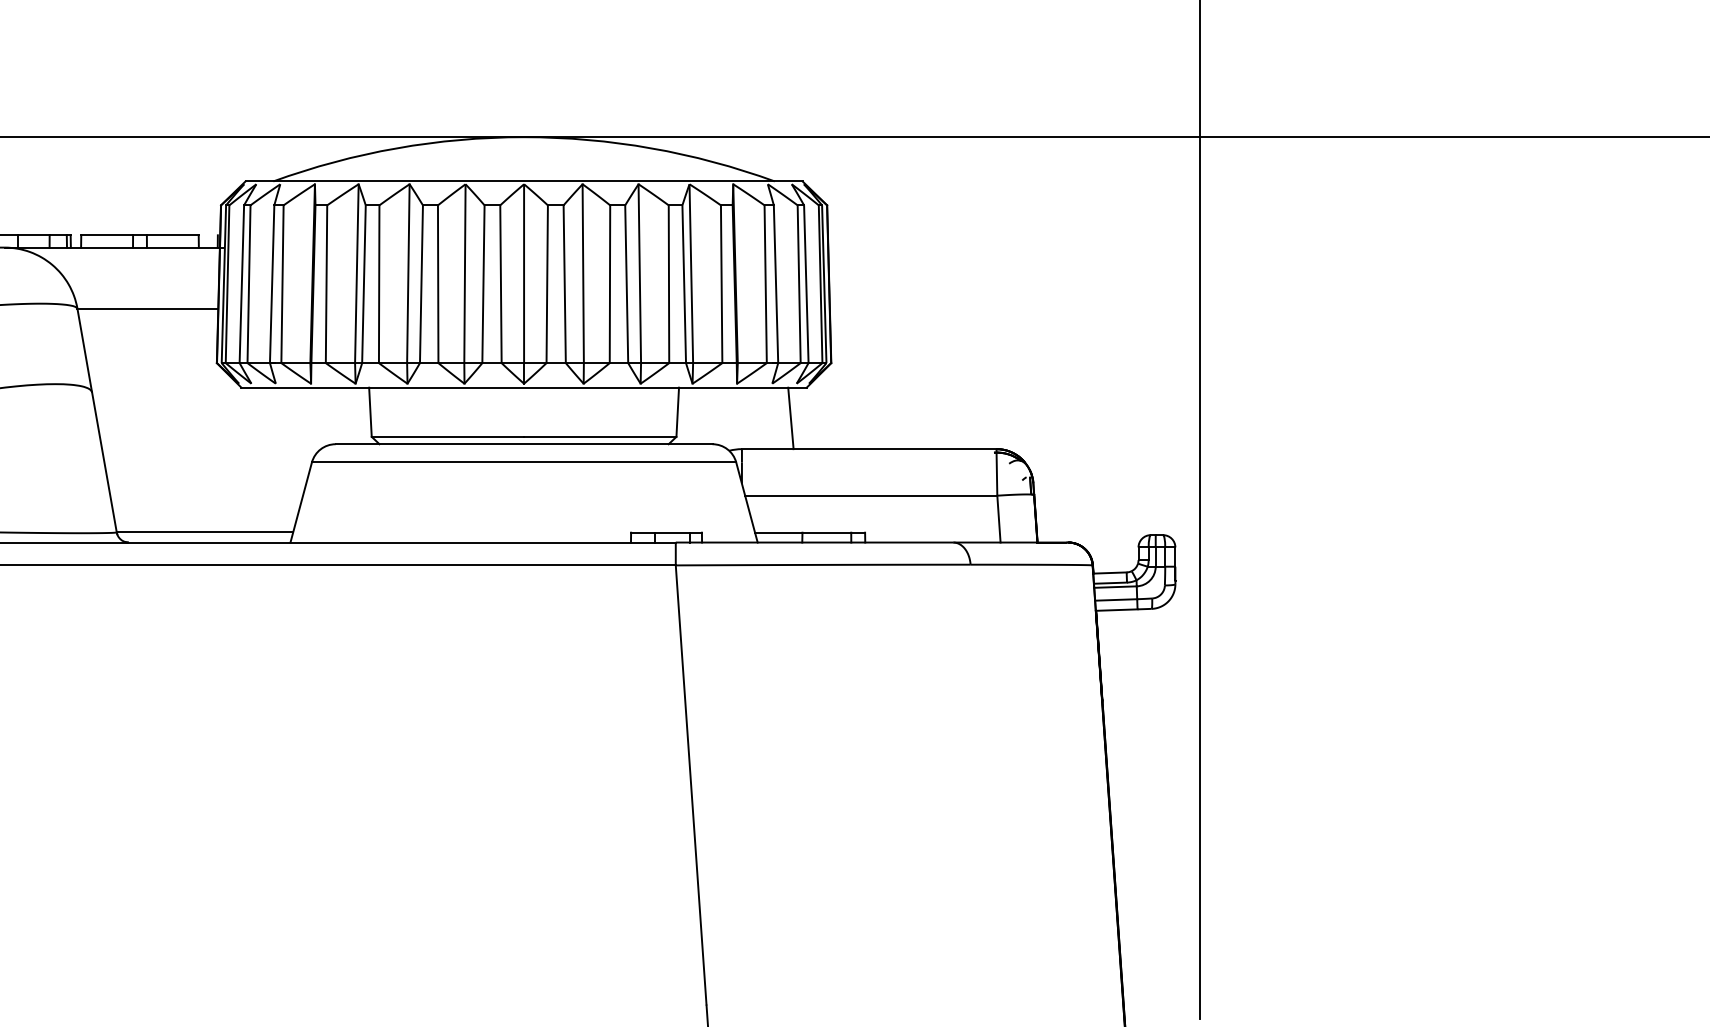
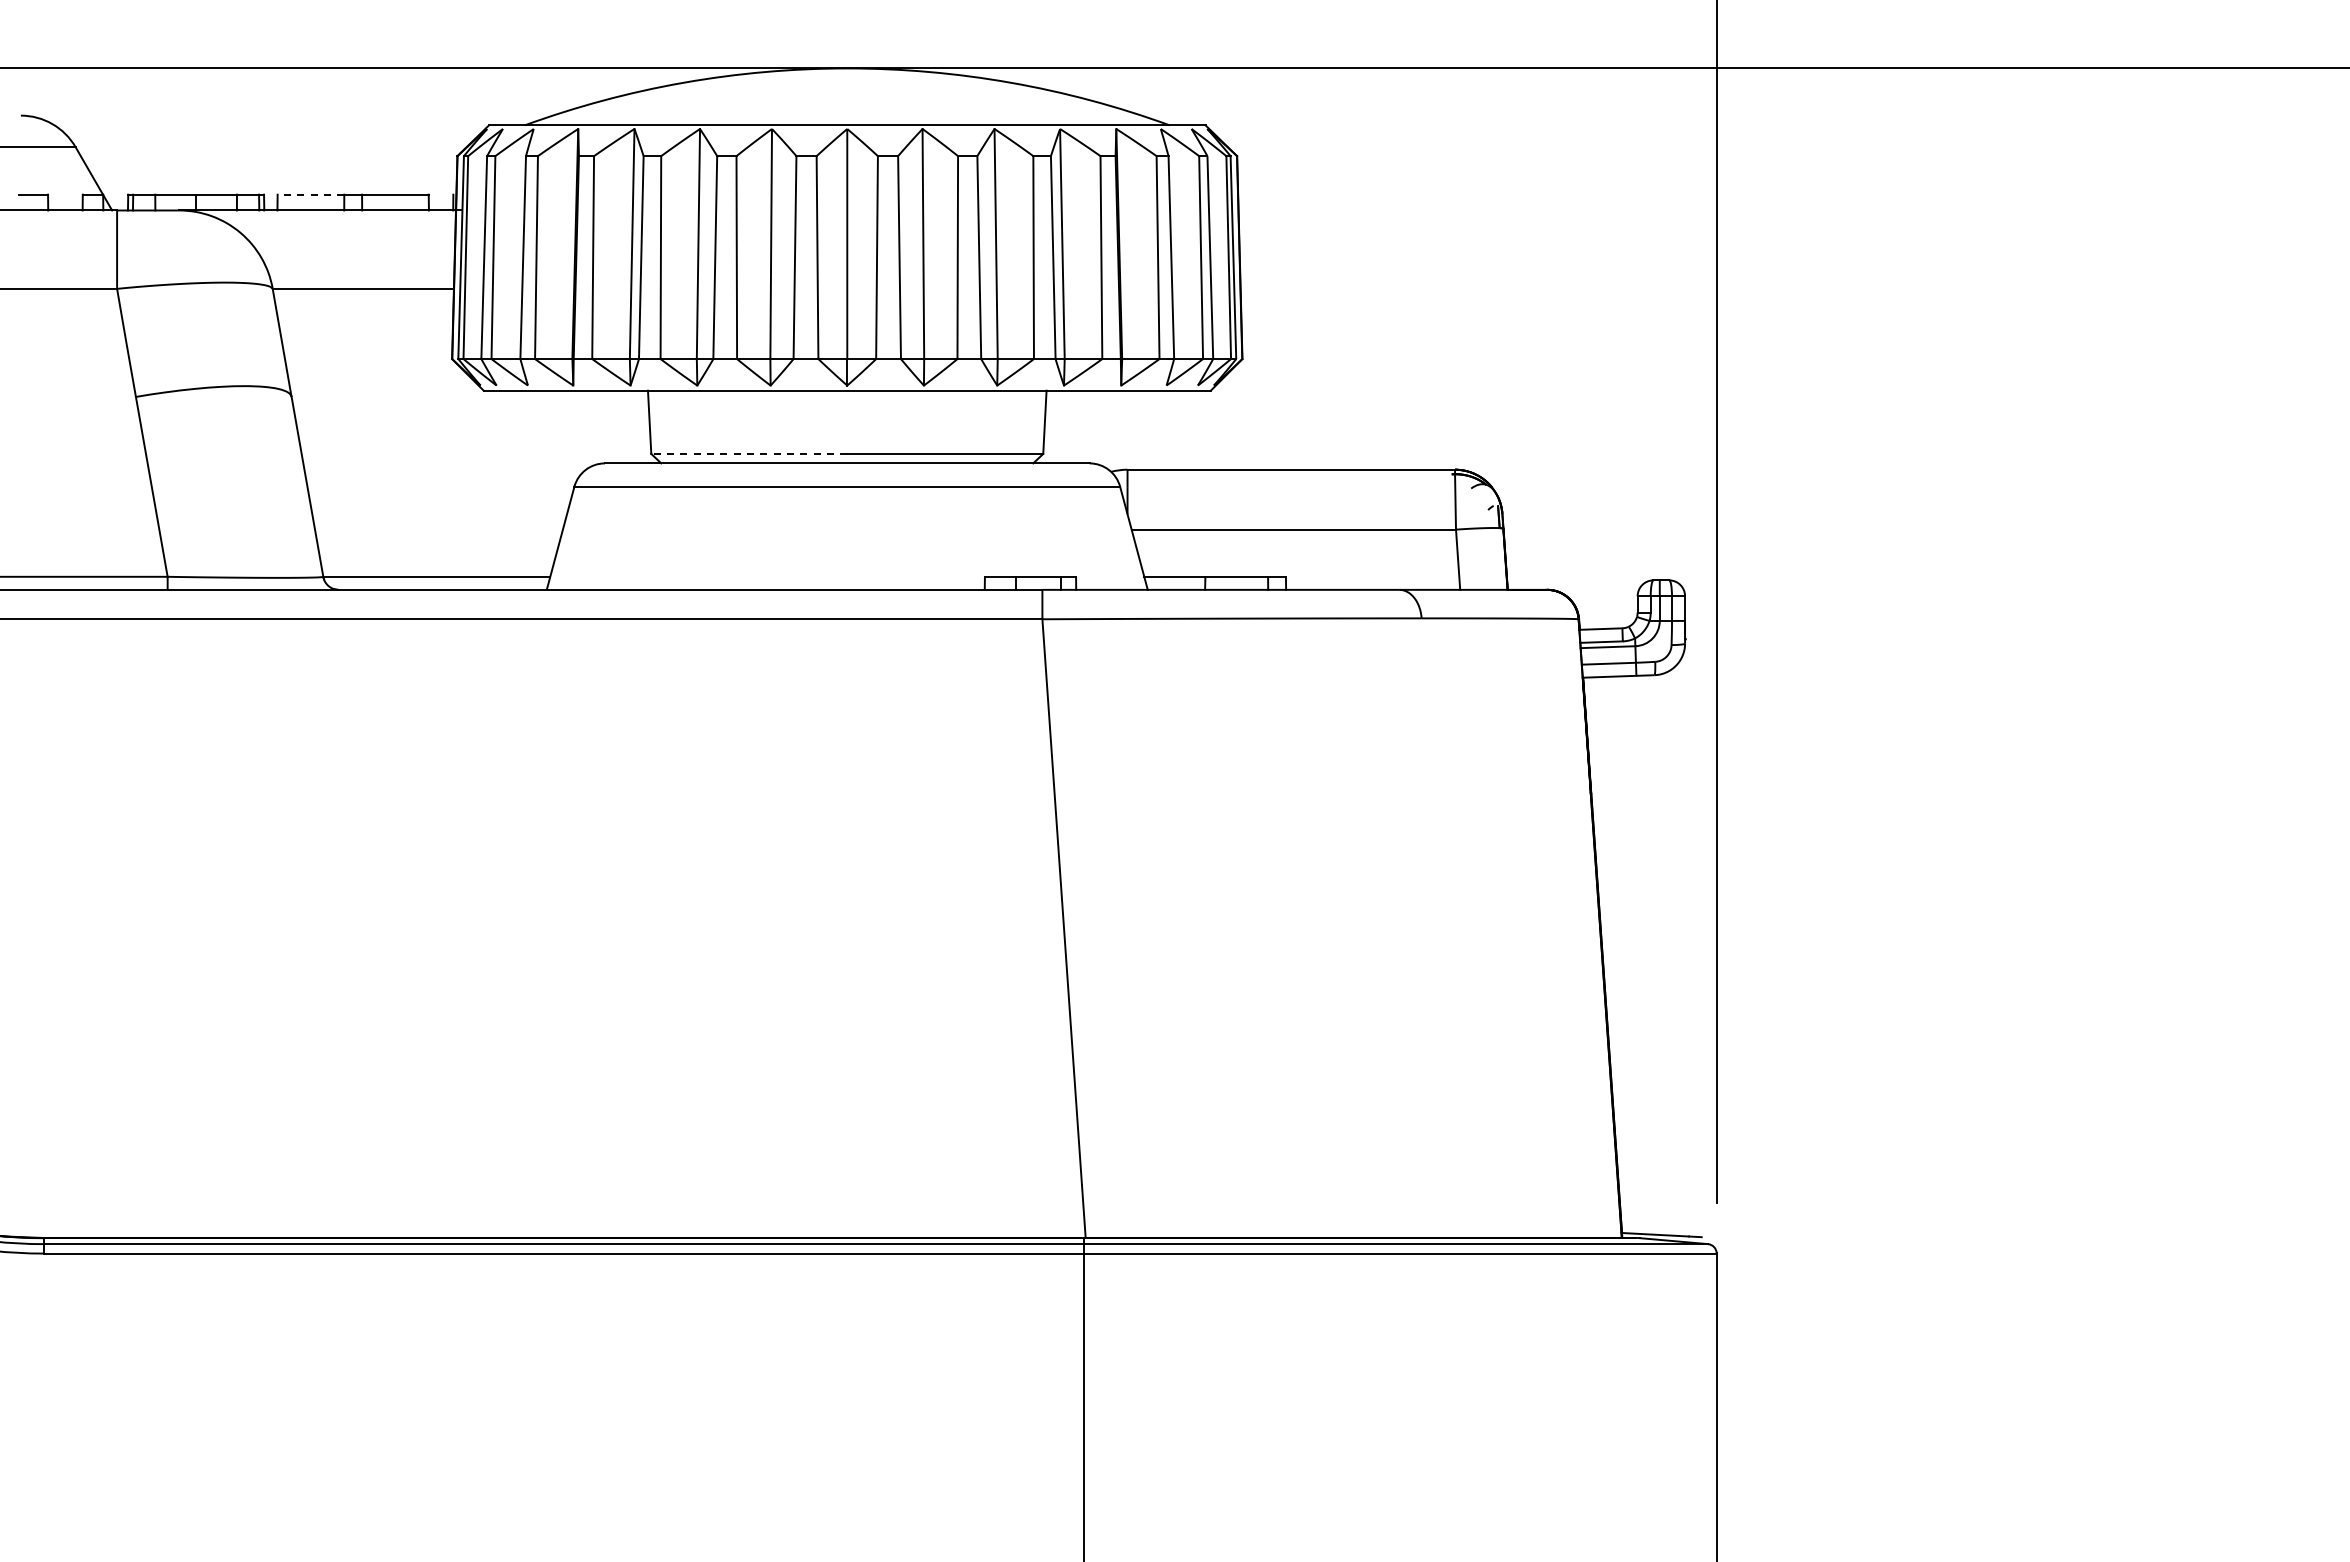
line: (106, 235) -> (310, 194), solid -> dashed
line: (790, 417) -> (1190, 429), removed
line: (448, 436) -> (749, 453), solid -> dashed

